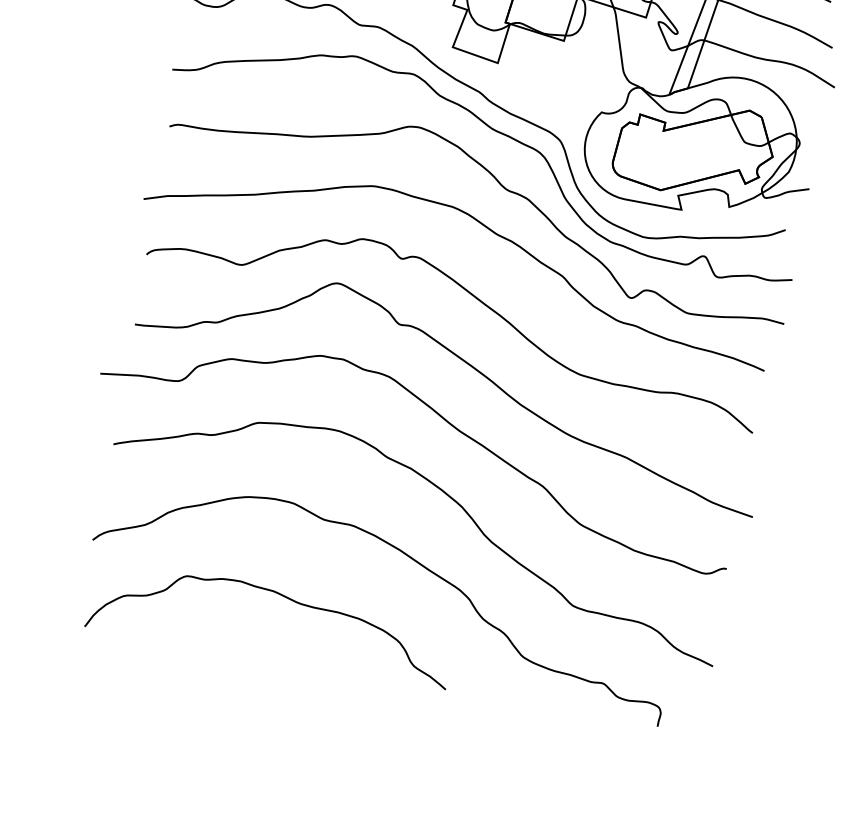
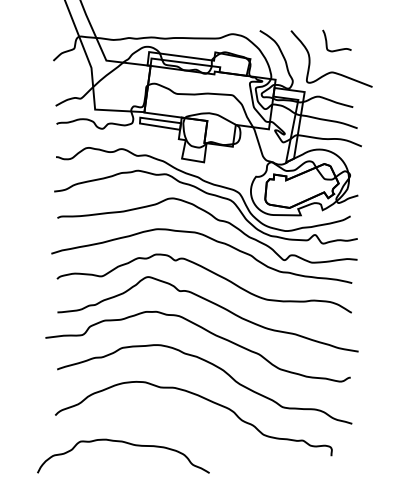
curve: (277, 596) -> (124, 443), moved

